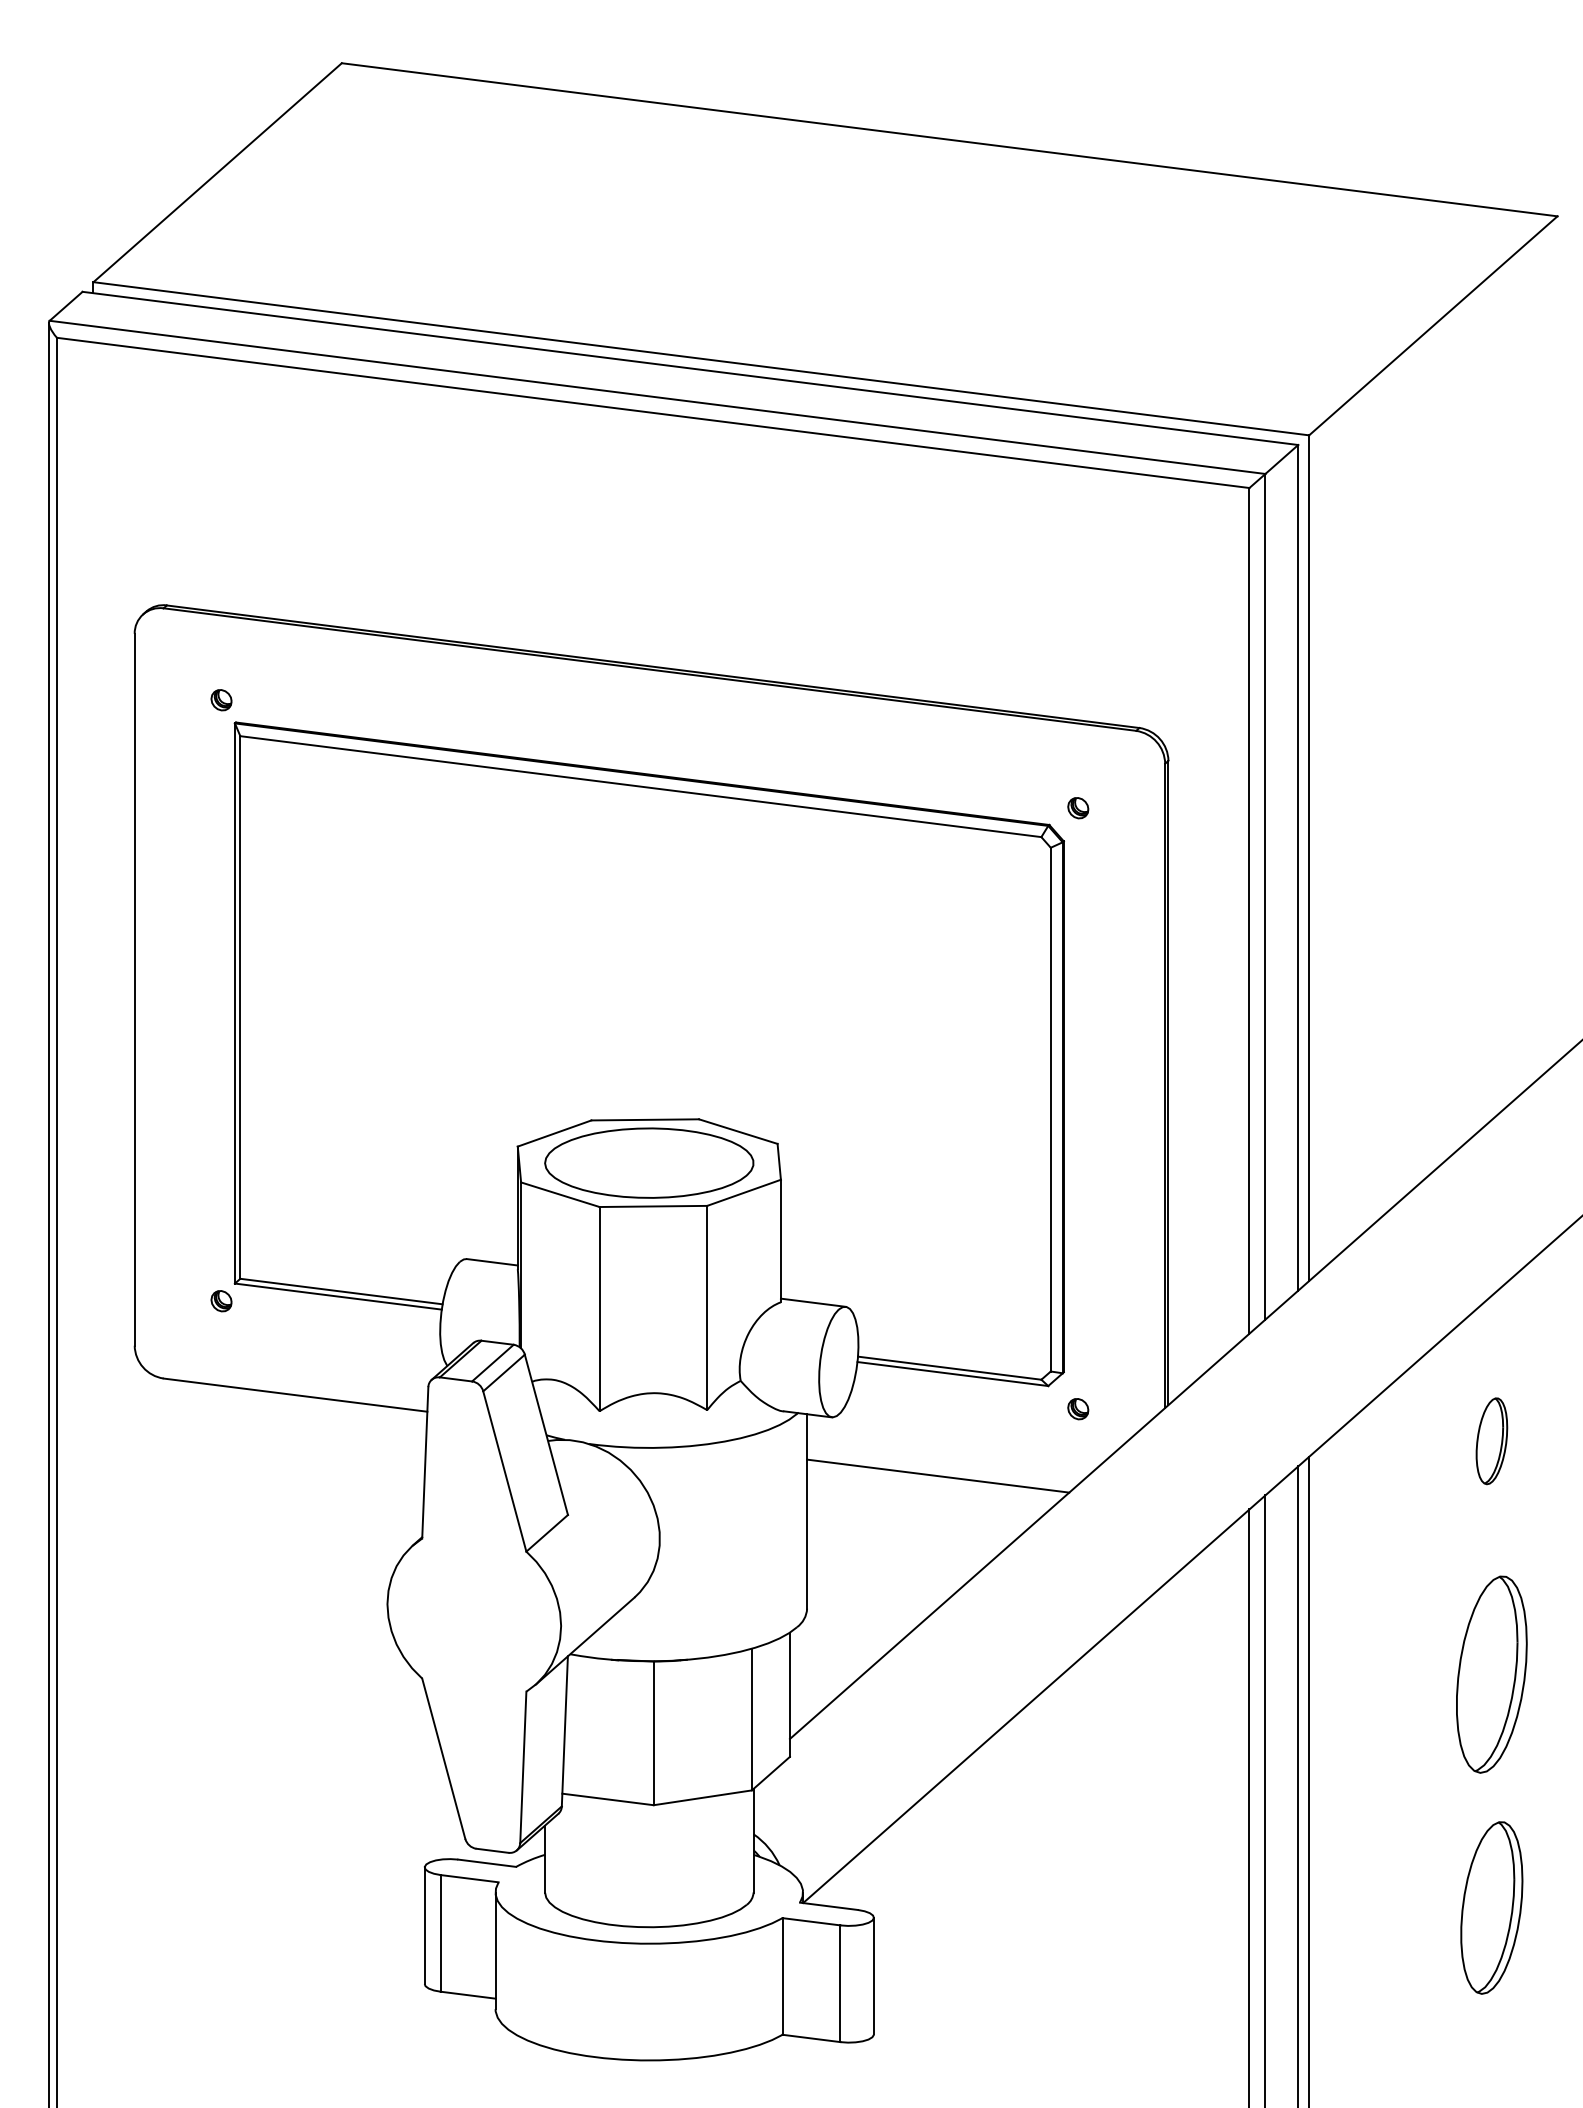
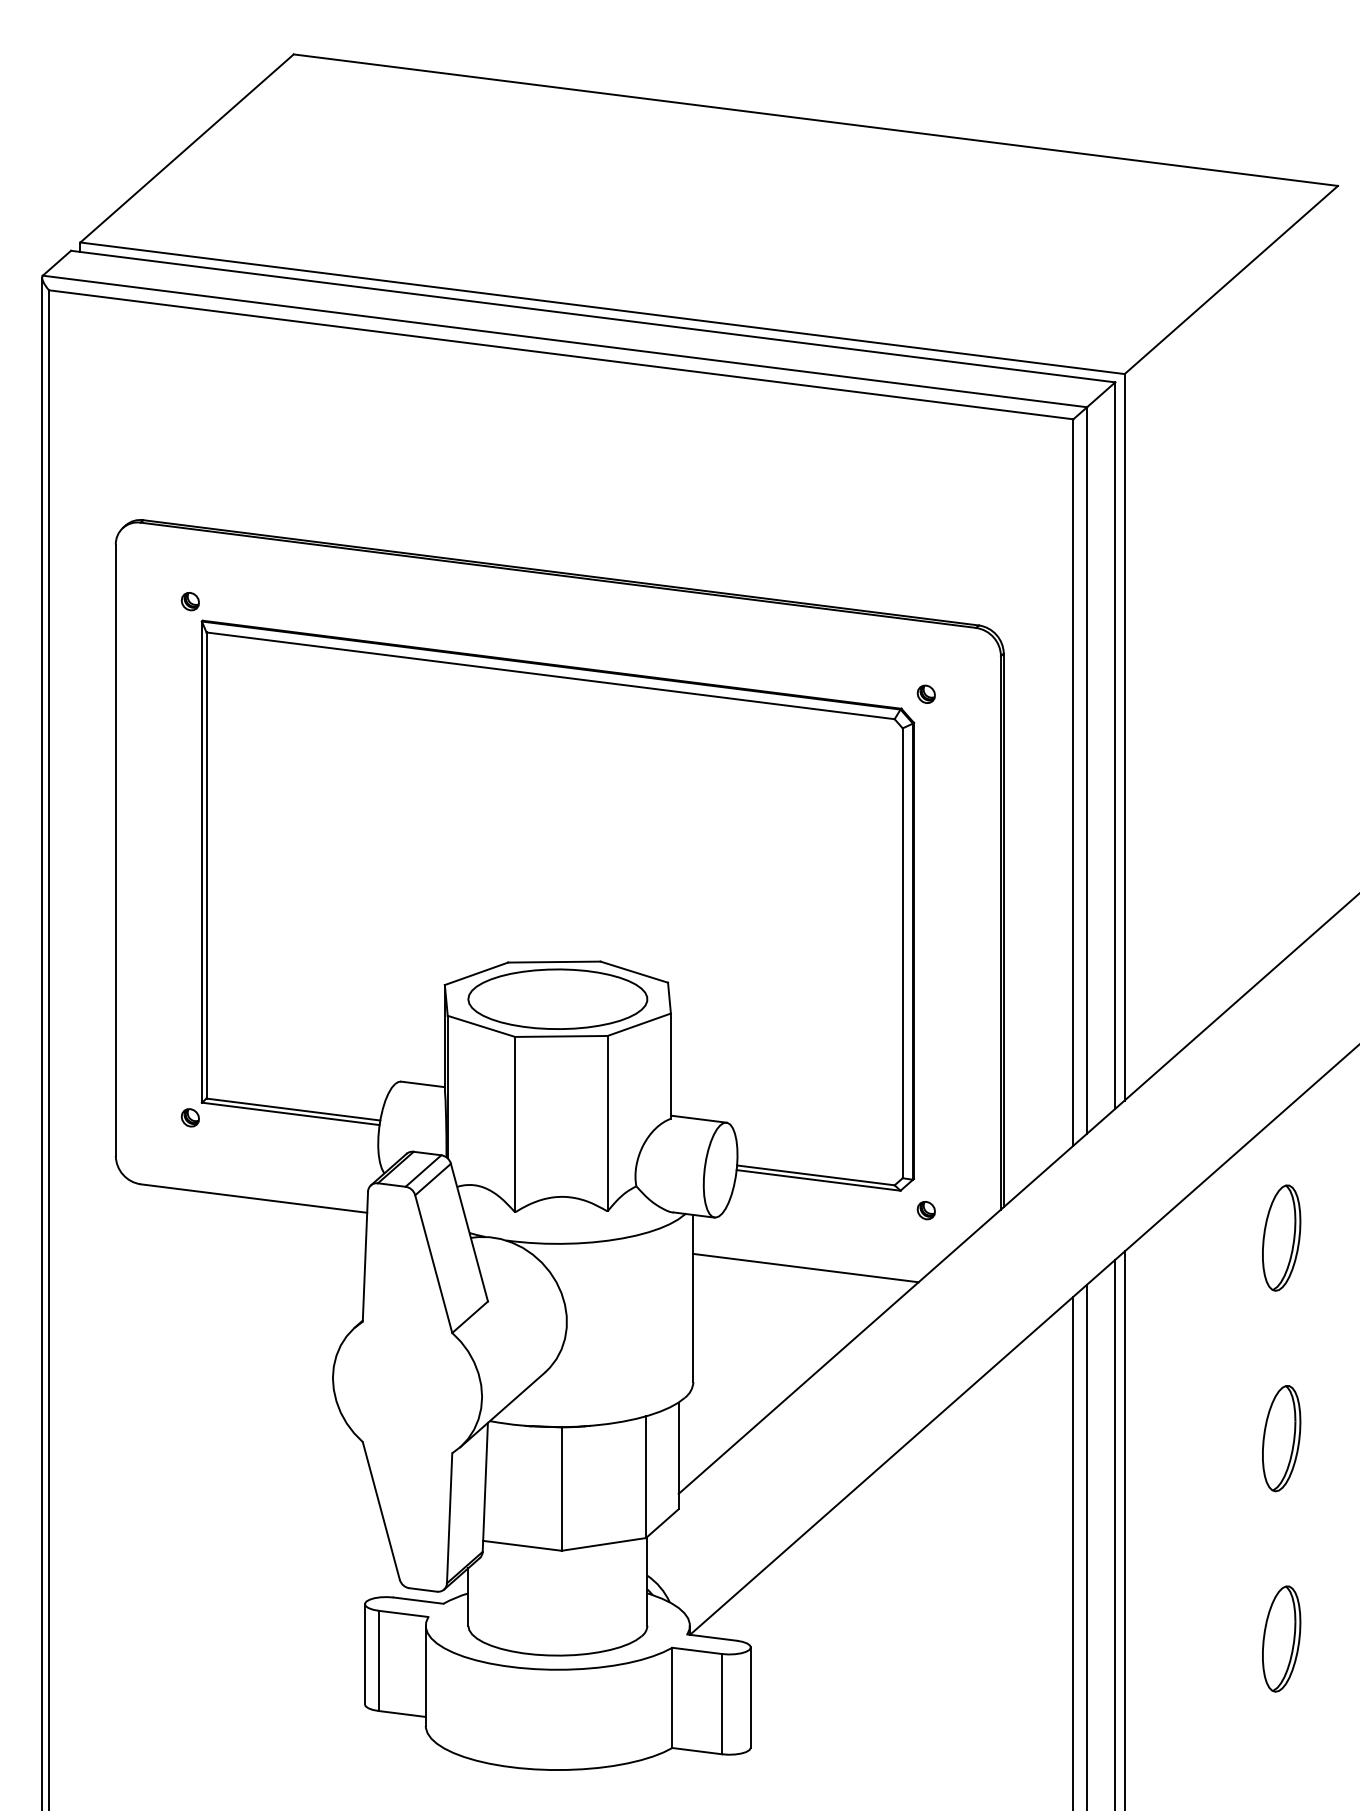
part: (1491, 1441) -> (1281, 1238), size x1.43
part: (1491, 1674) -> (1281, 1438), size x0.62
part: (1491, 1907) -> (1281, 1638), size x0.71

